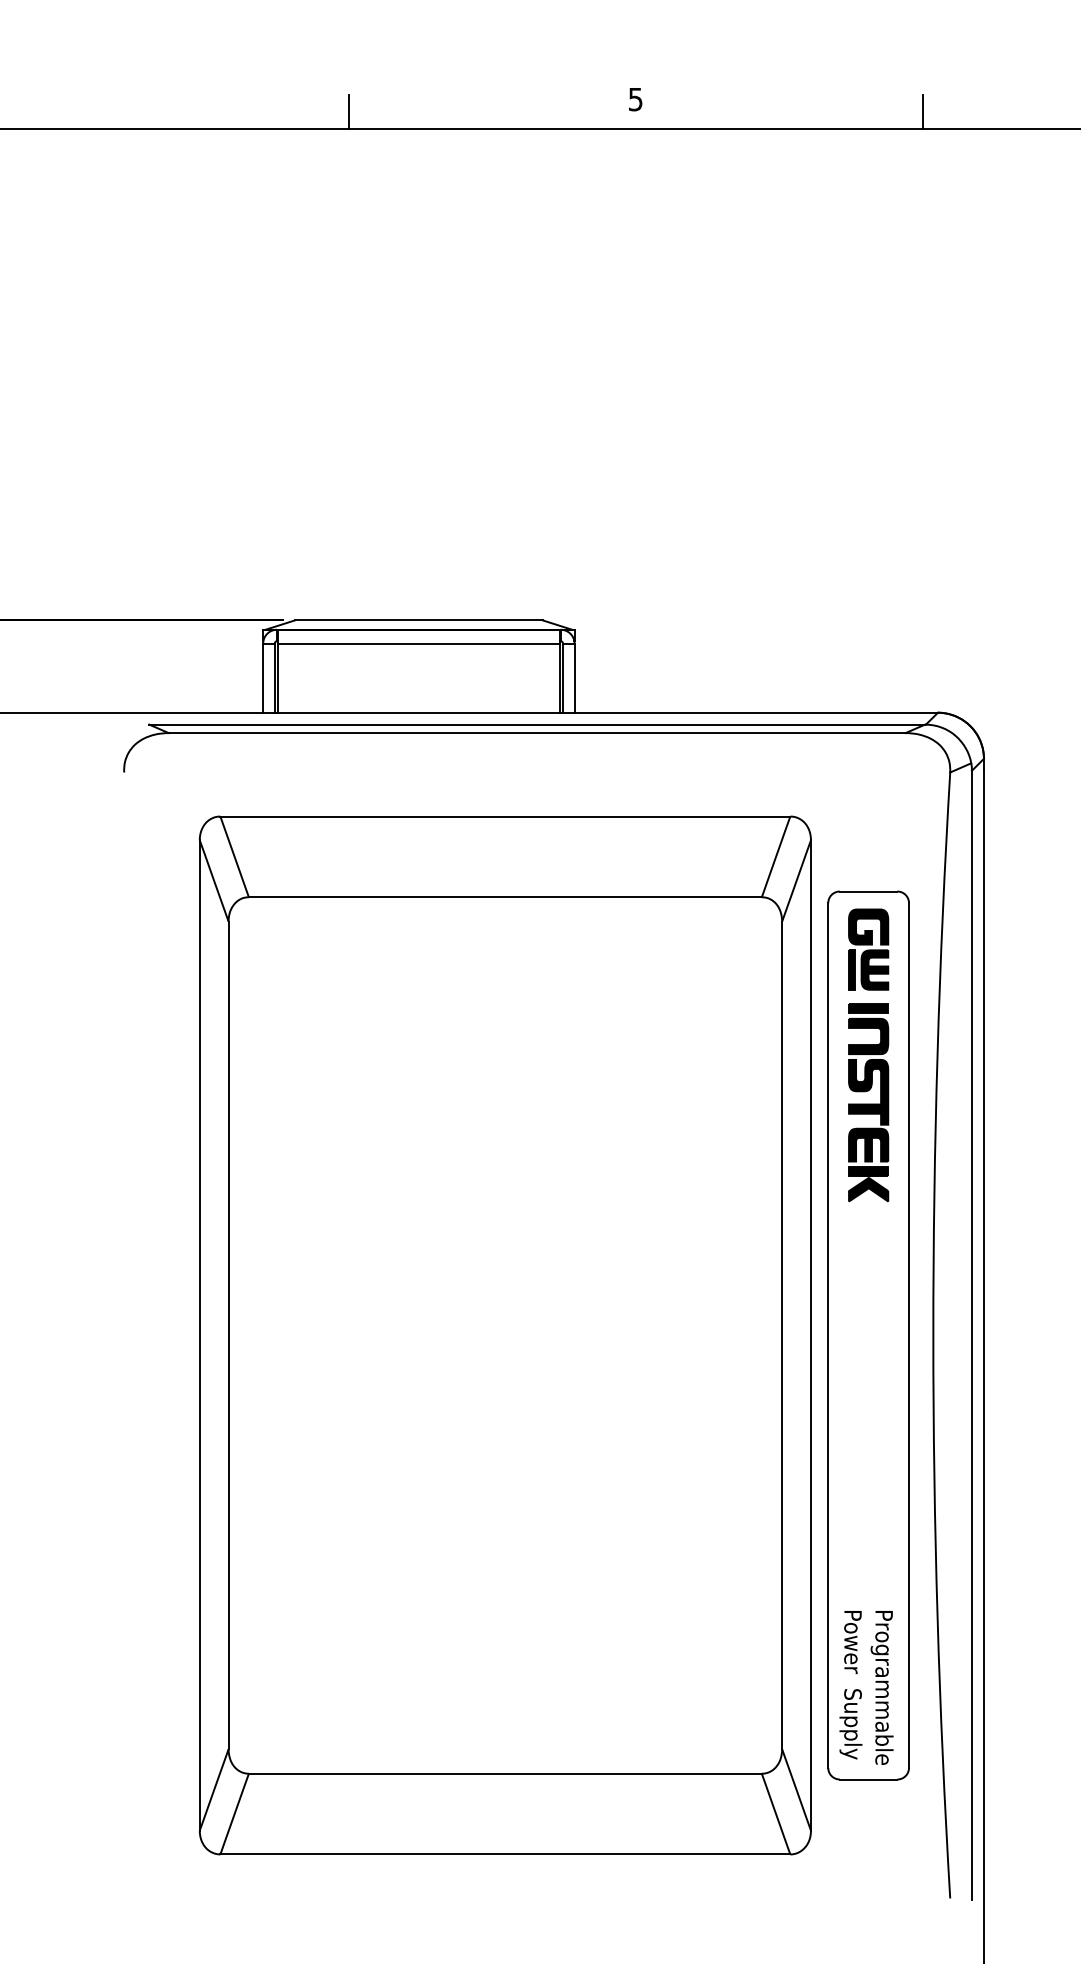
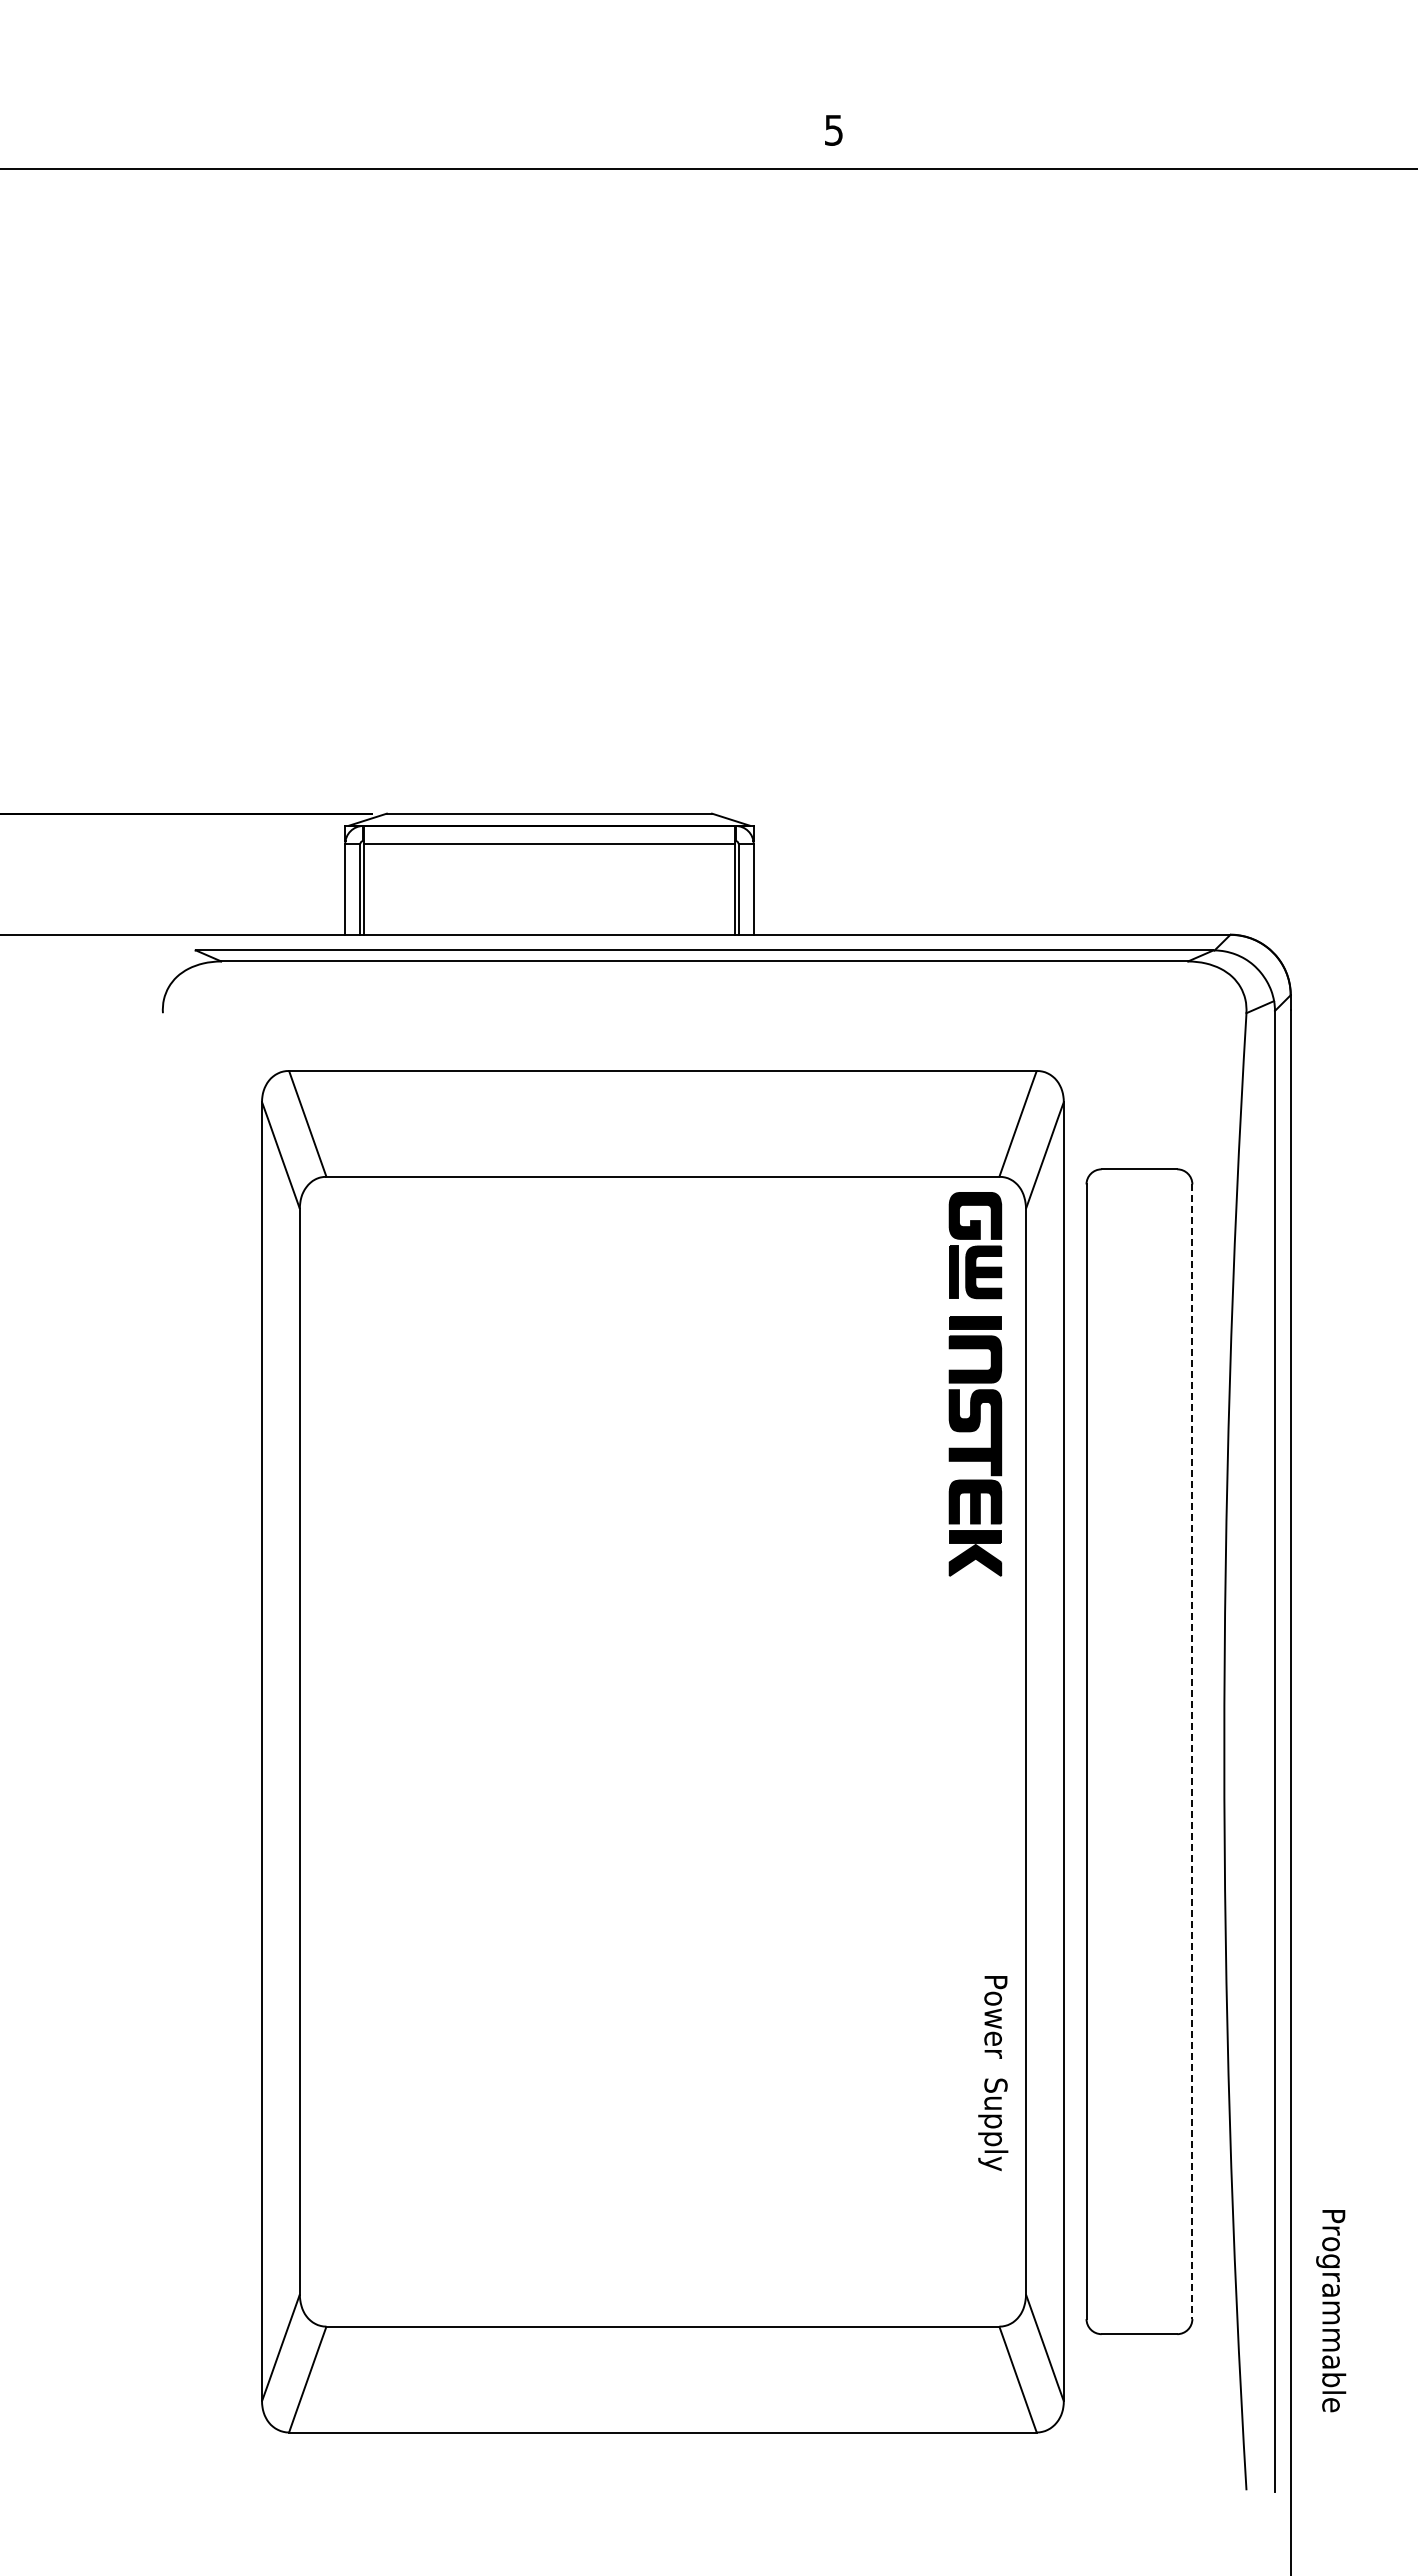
line: (348, 111) -> (457, 146), removed
line: (922, 111) -> (1210, 146), removed
part: (868, 1055) -> (975, 1384), moved
line: (909, 1336) -> (1192, 1752), solid -> dashed
text: (851, 1685) -> (993, 2073), moved
text: (882, 1688) -> (1331, 2311), moved

